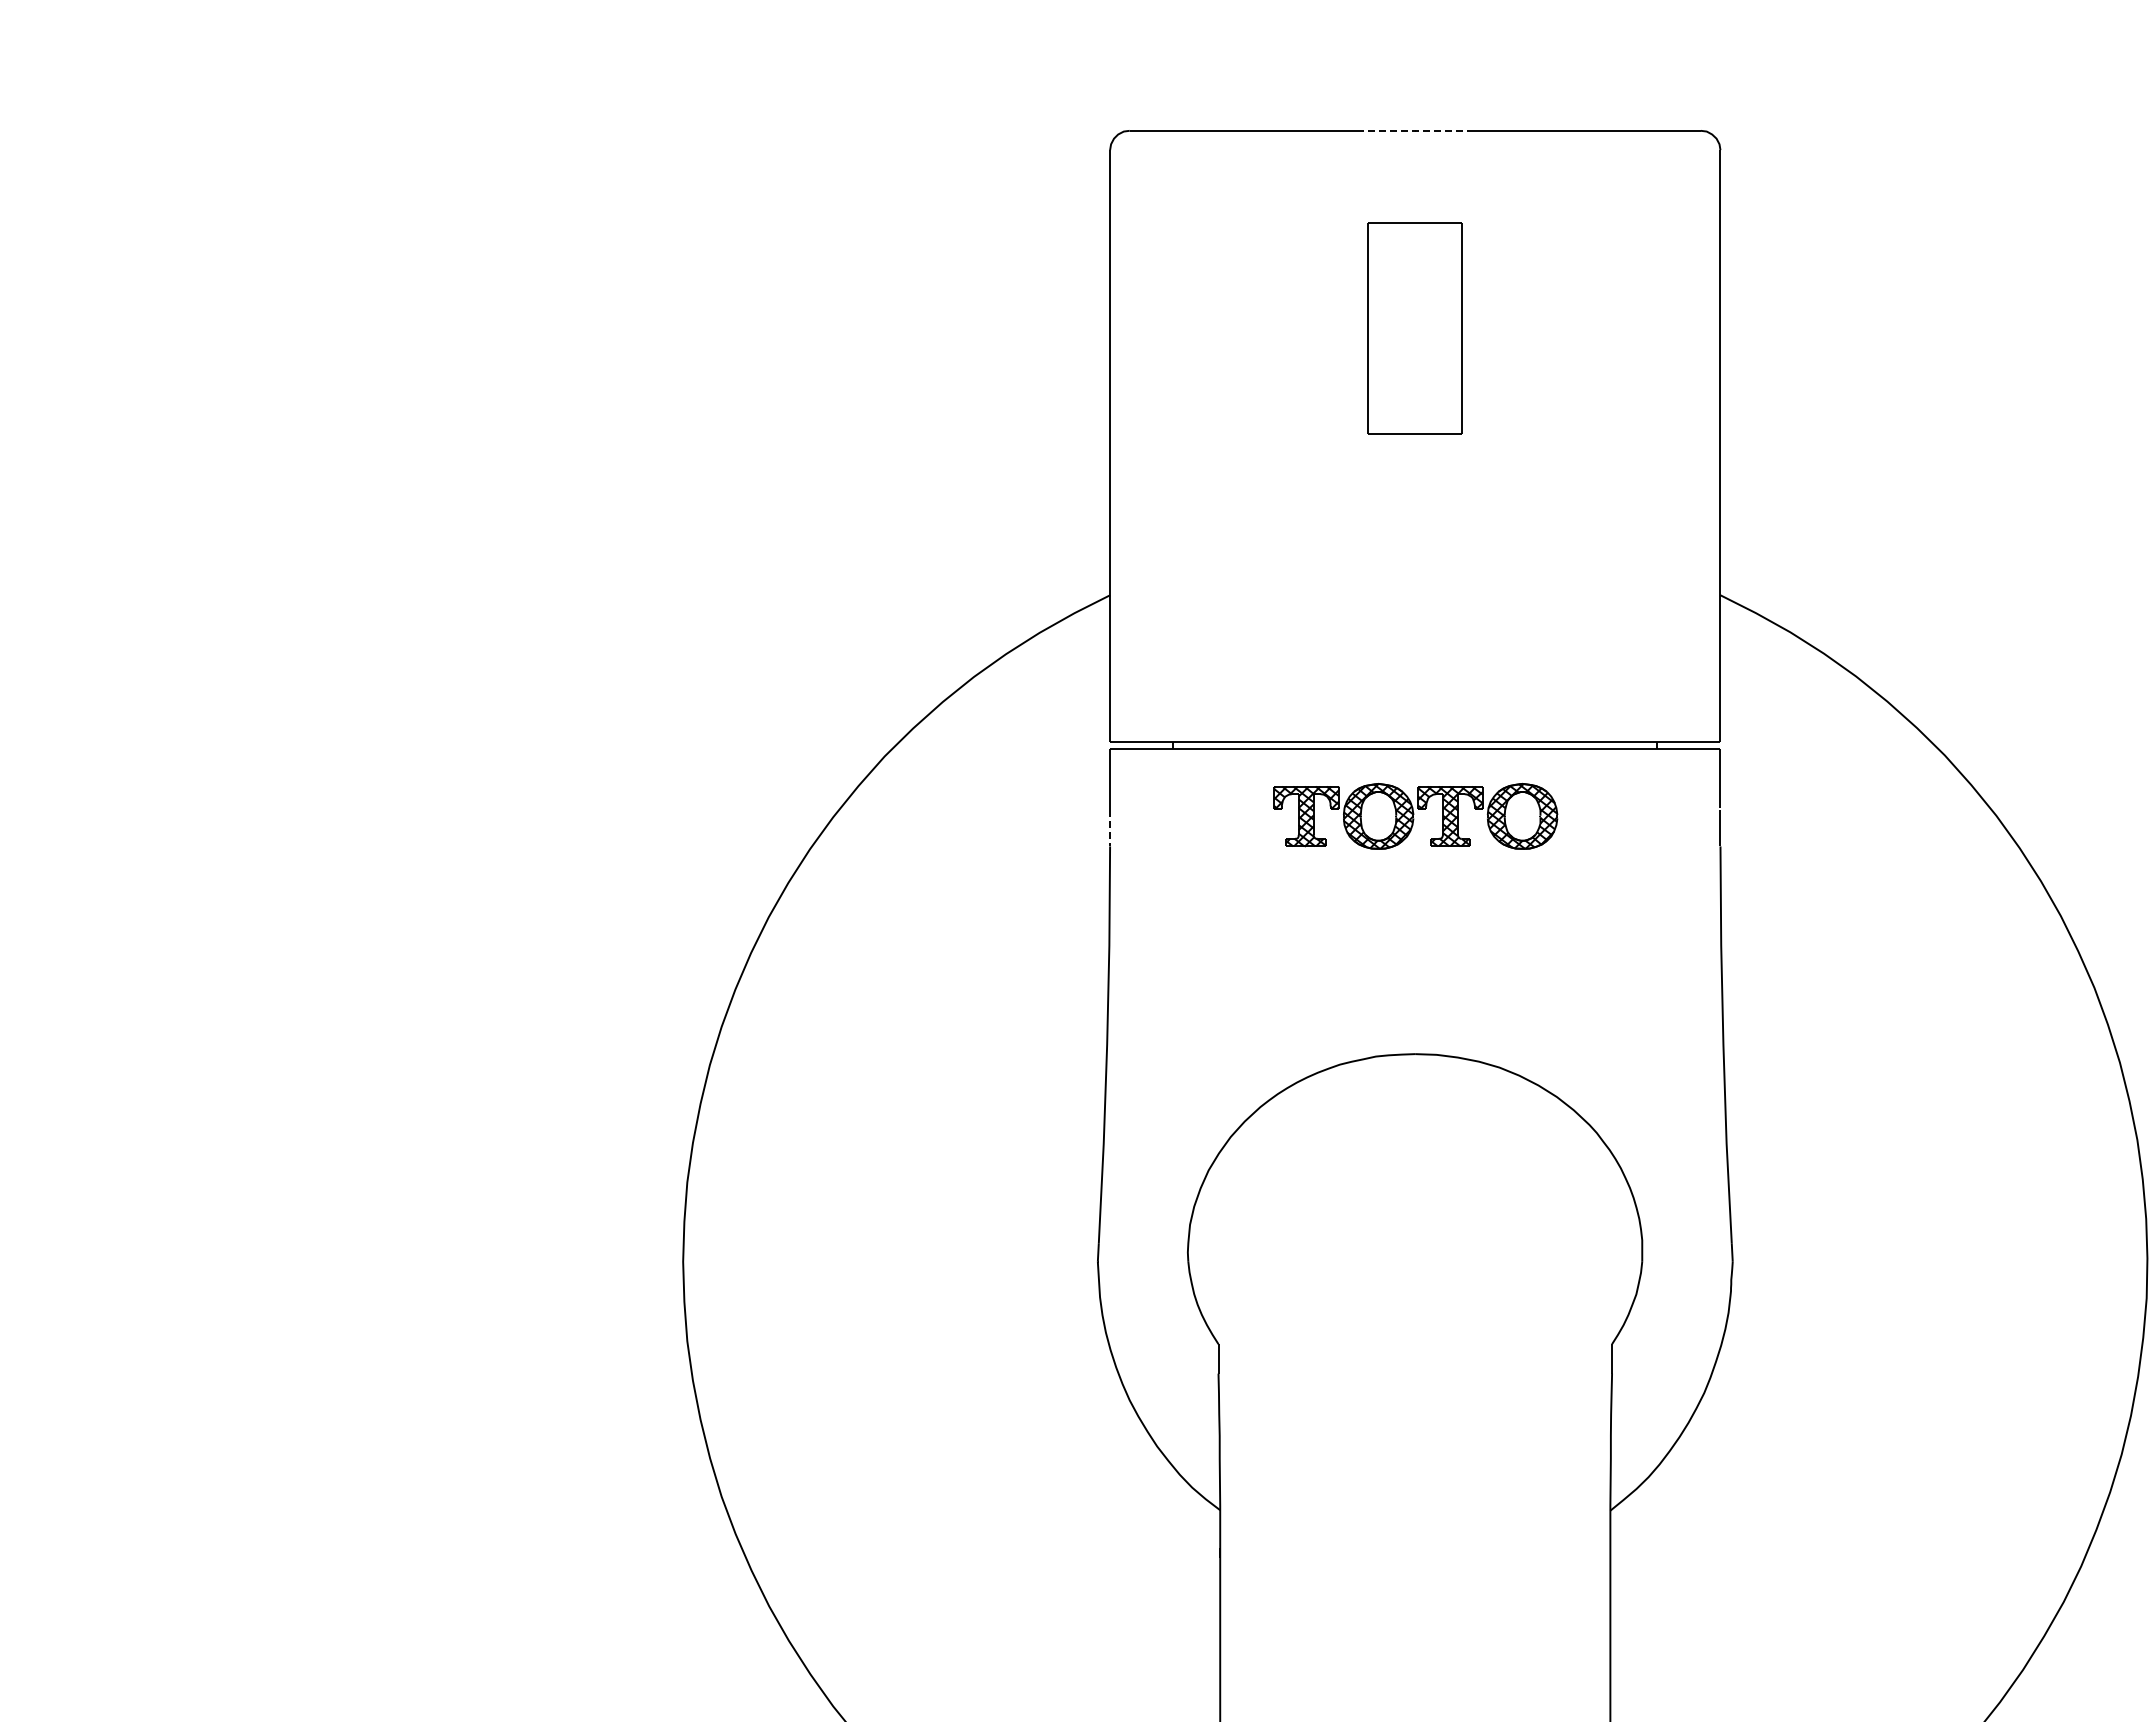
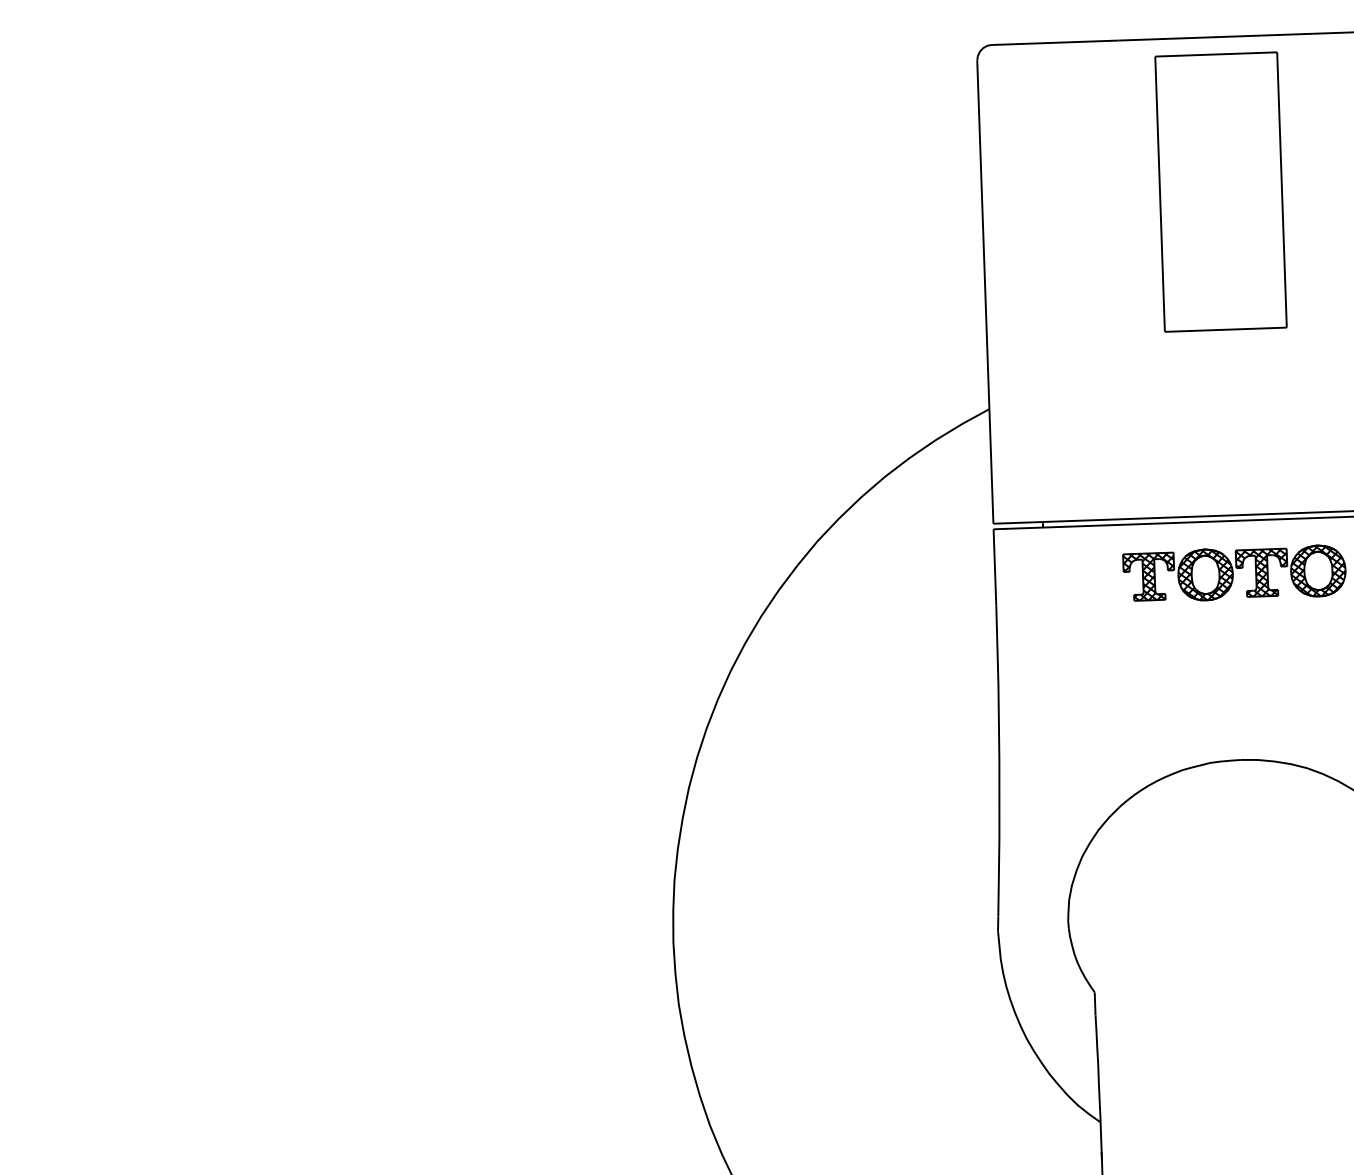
line: (1415, 130) -> (1215, 36), dashed -> solid
part: (1414, 328) -> (1220, 191), size x1.67
line: (1110, 828) -> (996, 591), dashed -> solid

